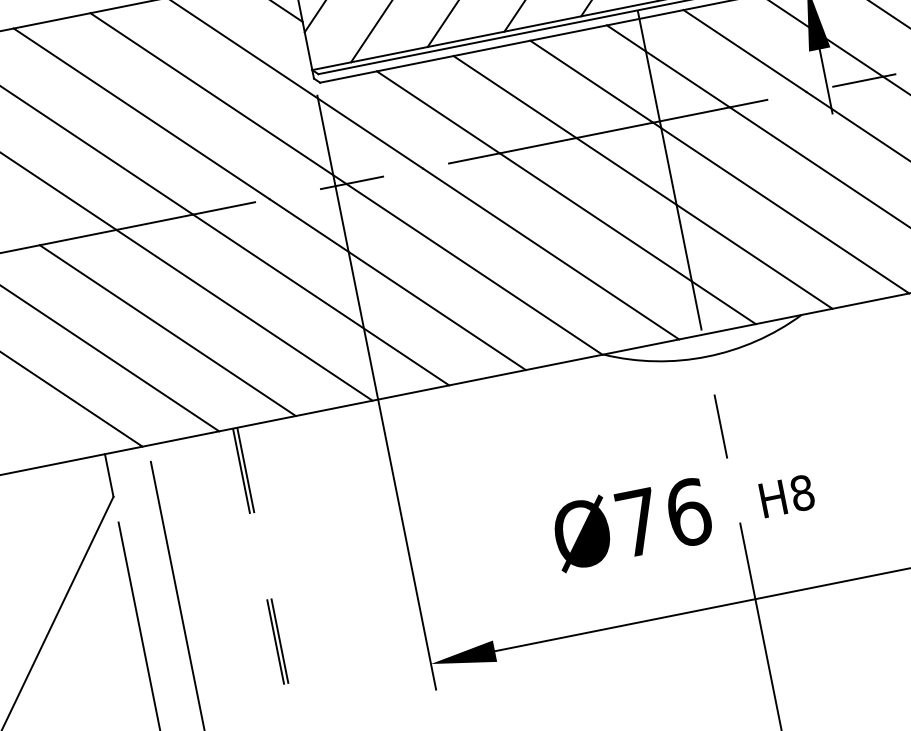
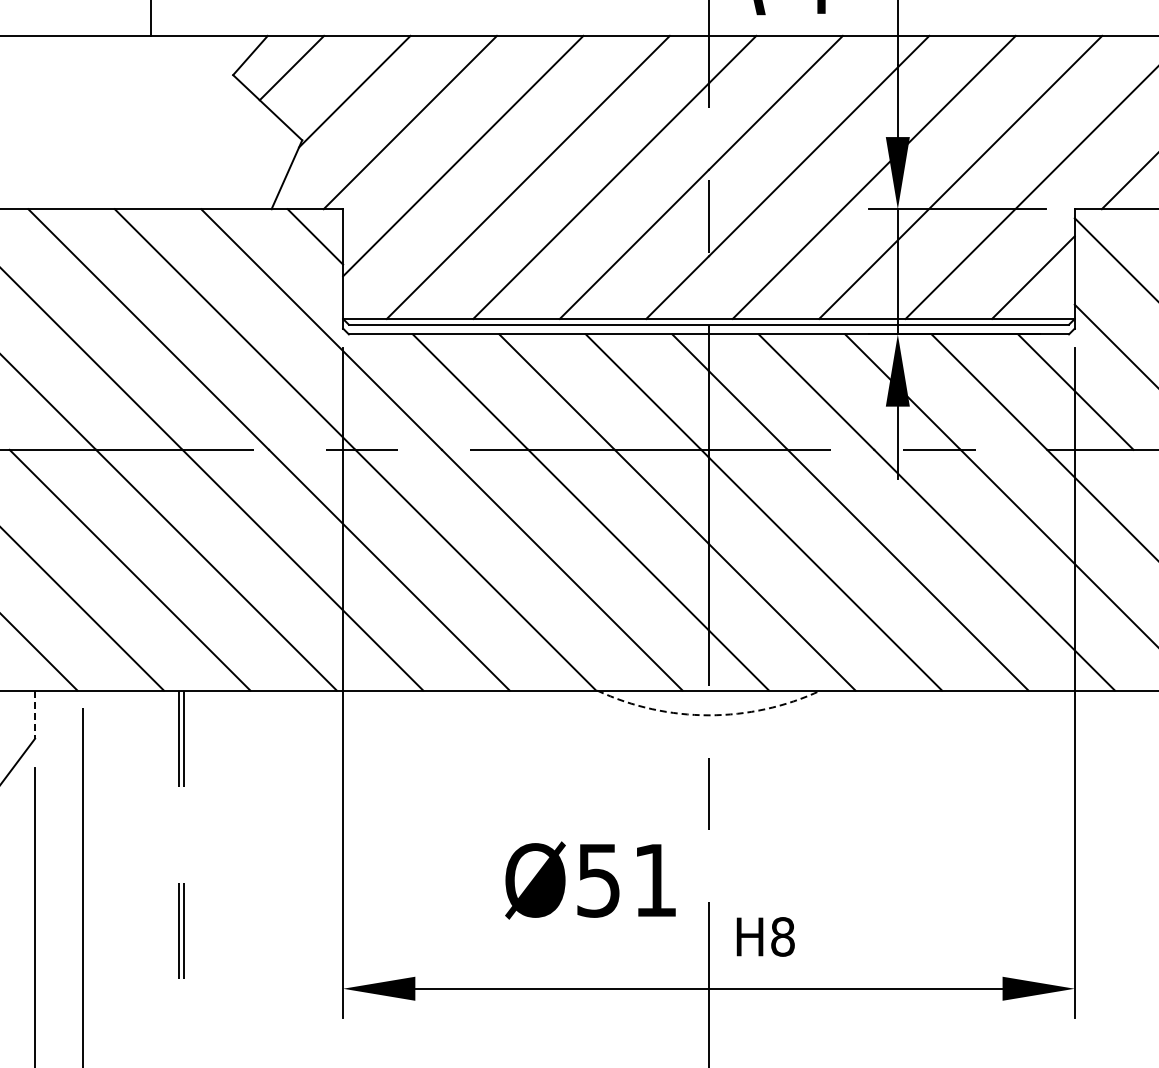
arc: (706, 356) -> (708, 715), solid -> dashed
line: (109, 476) -> (35, 715), solid -> dashed
text: (786, 495) -> (765, 936), moved
text: (663, 517) -> (627, 880), Ø76 -> Ø51

